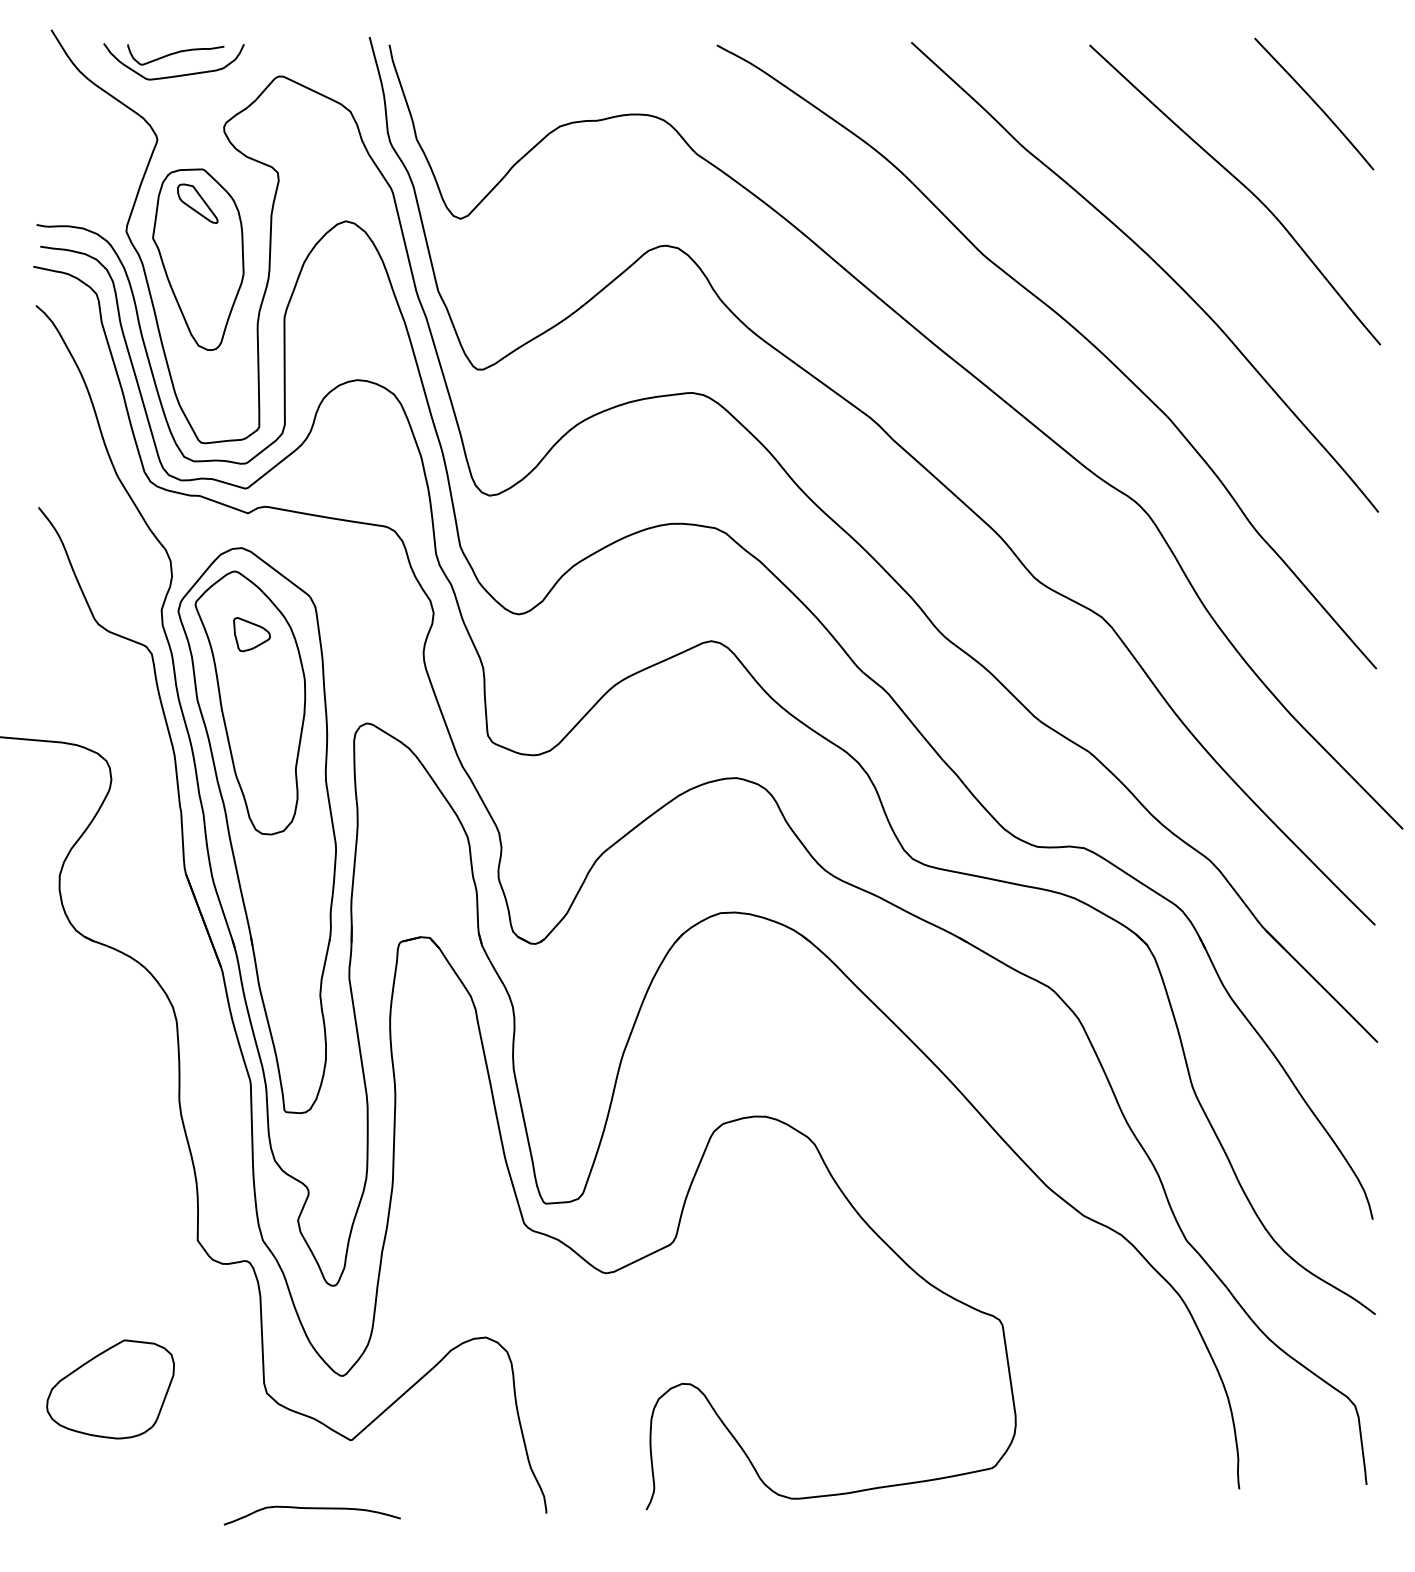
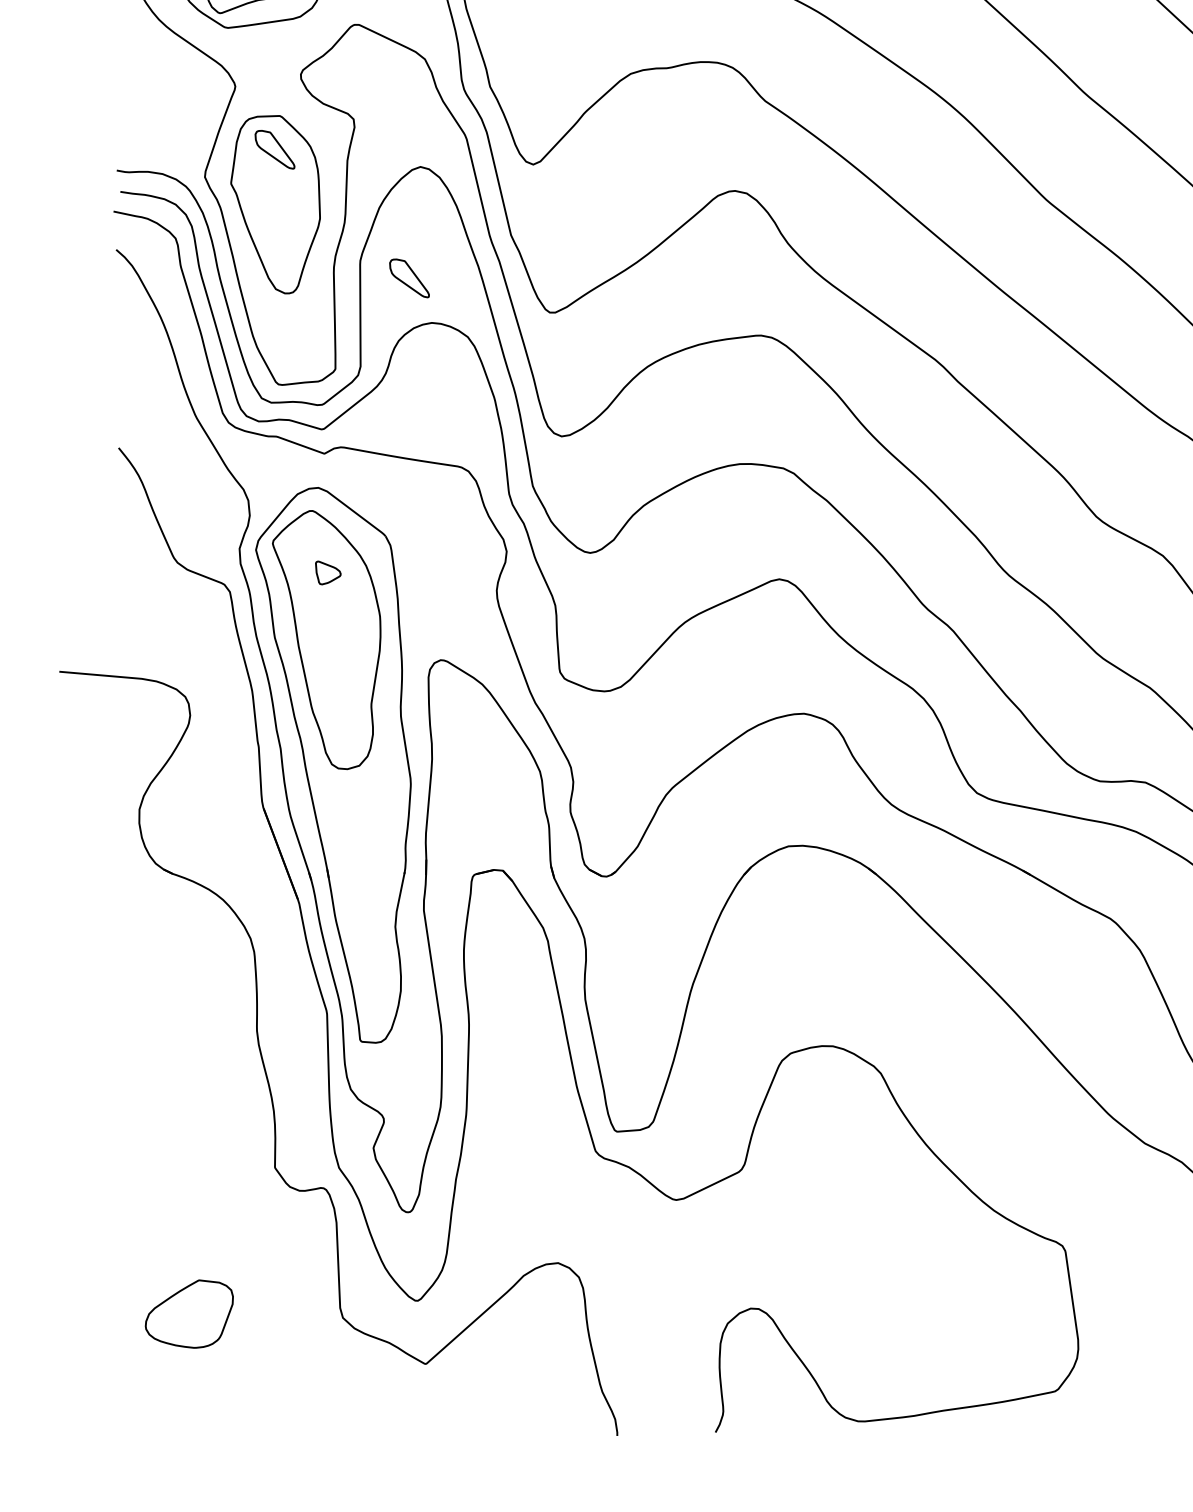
part: (334, 334) -> (409, 278), added
part: (251, 634) -> (327, 572), size x0.7
part: (110, 1389) -> (189, 1314), size x0.7
curve: (311, 1509) -> (386, 1431), removed

